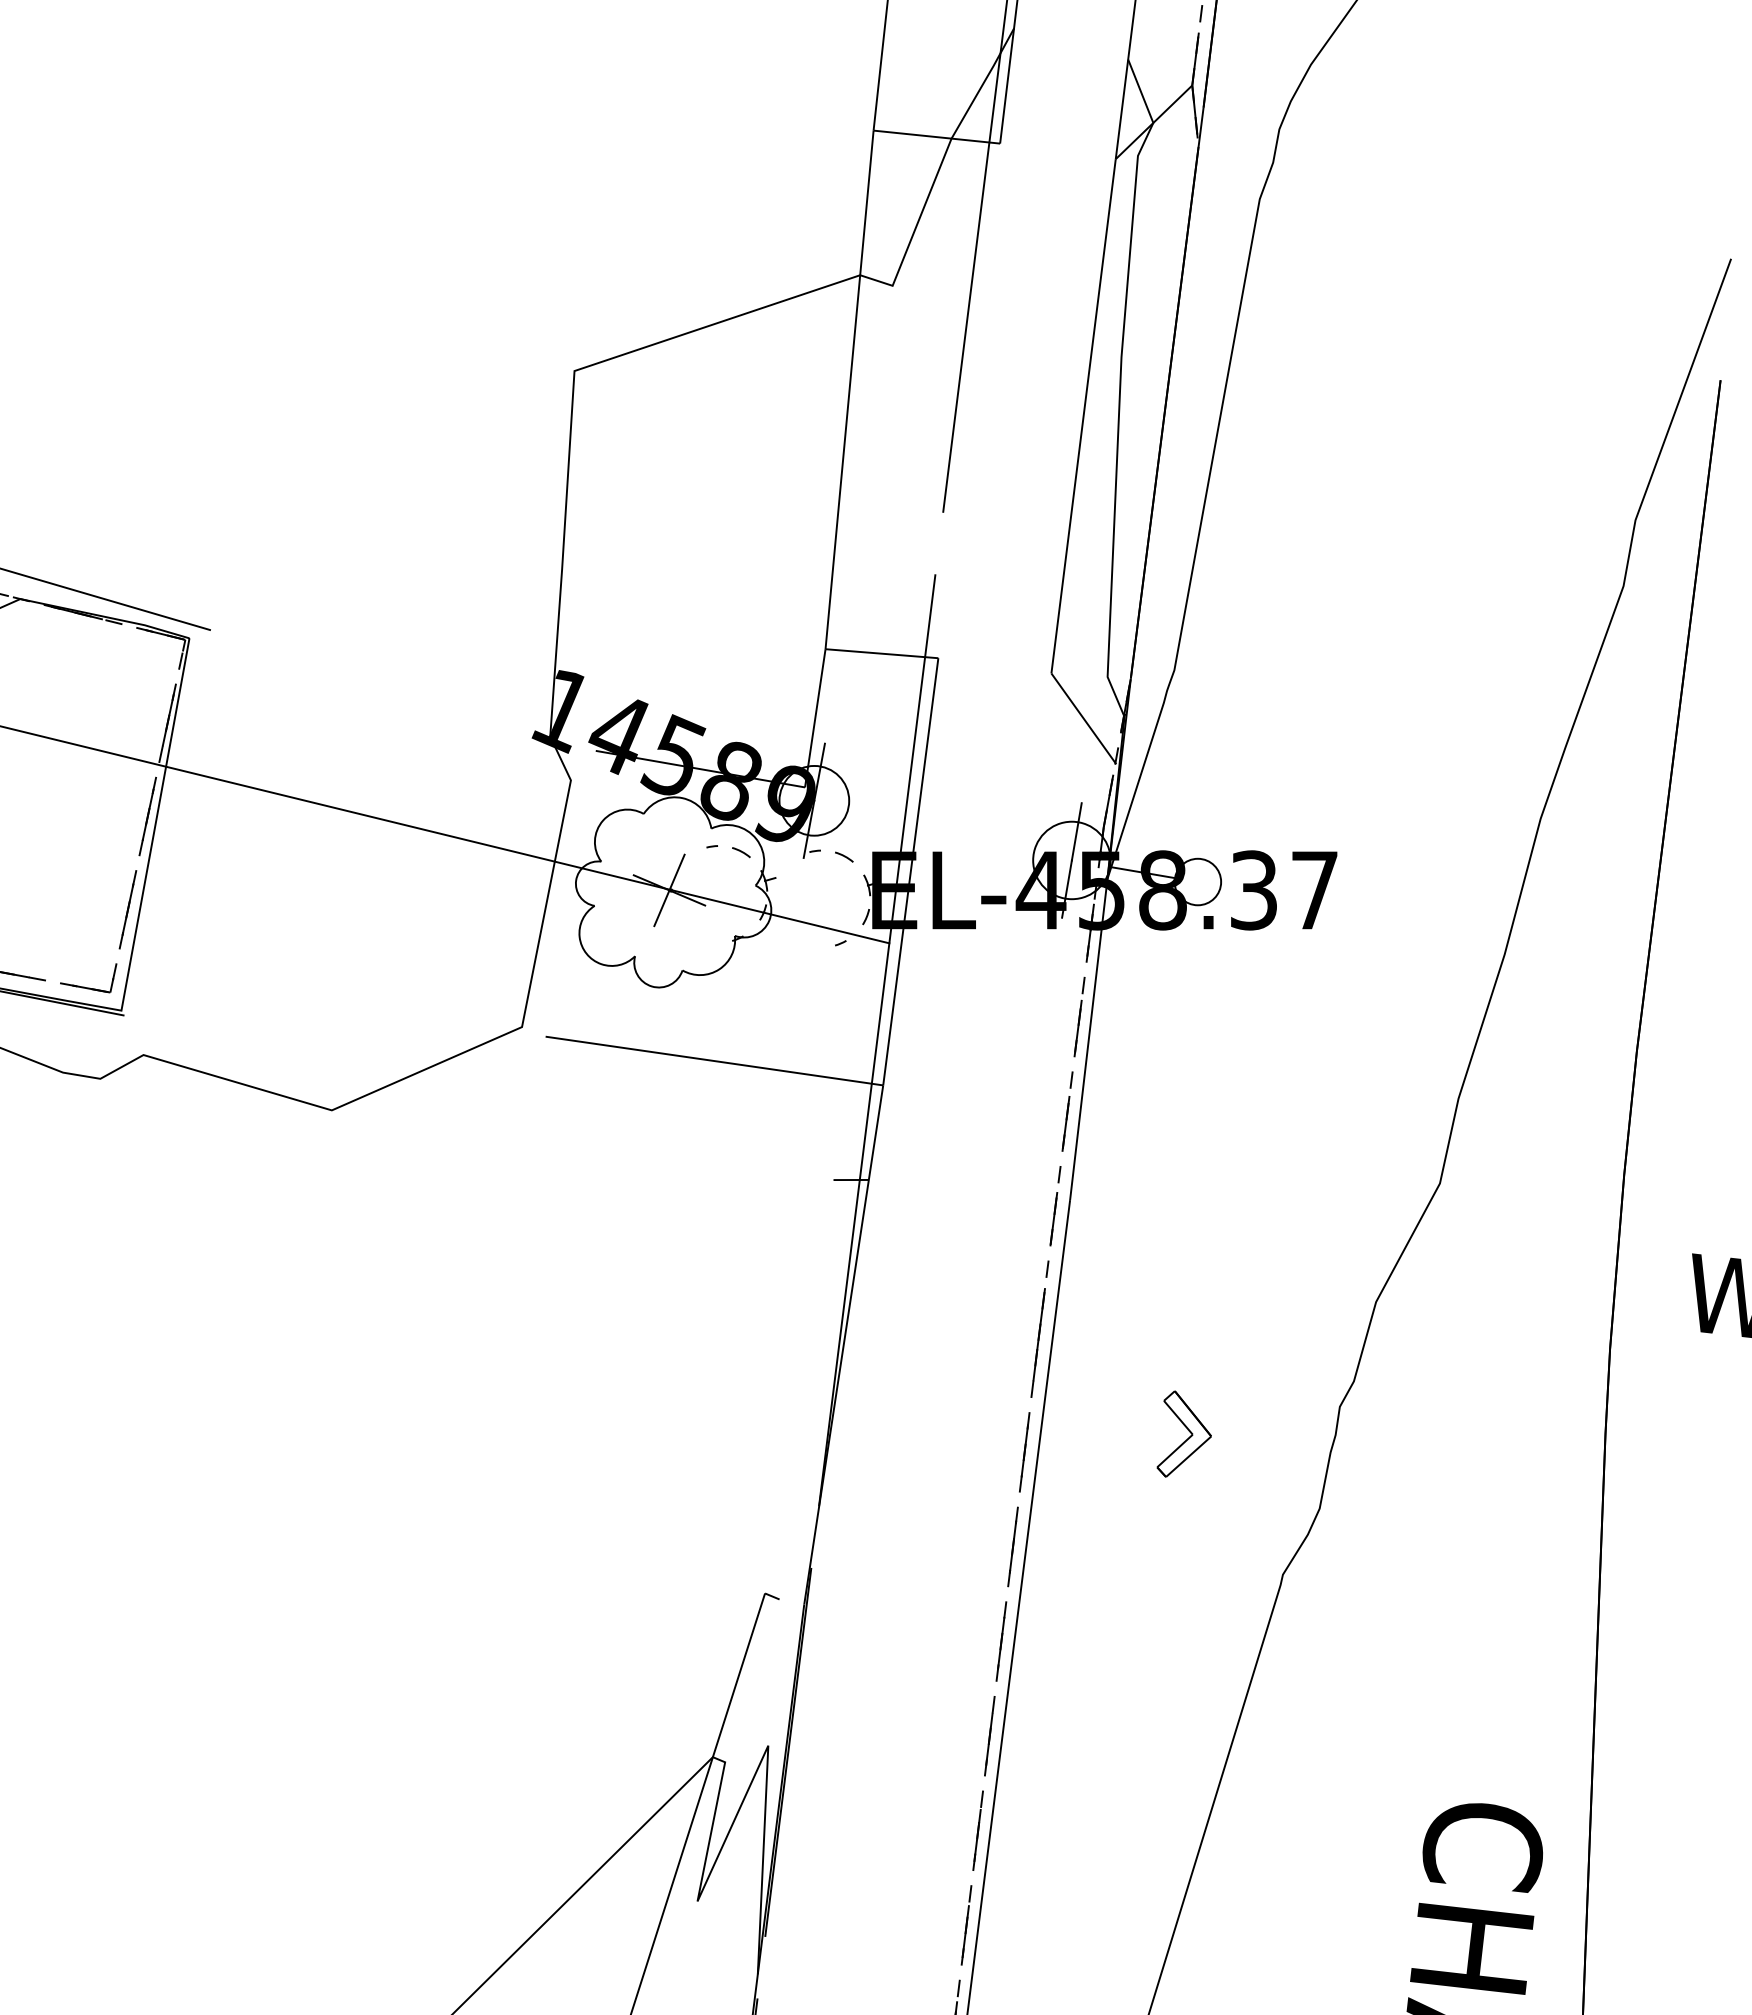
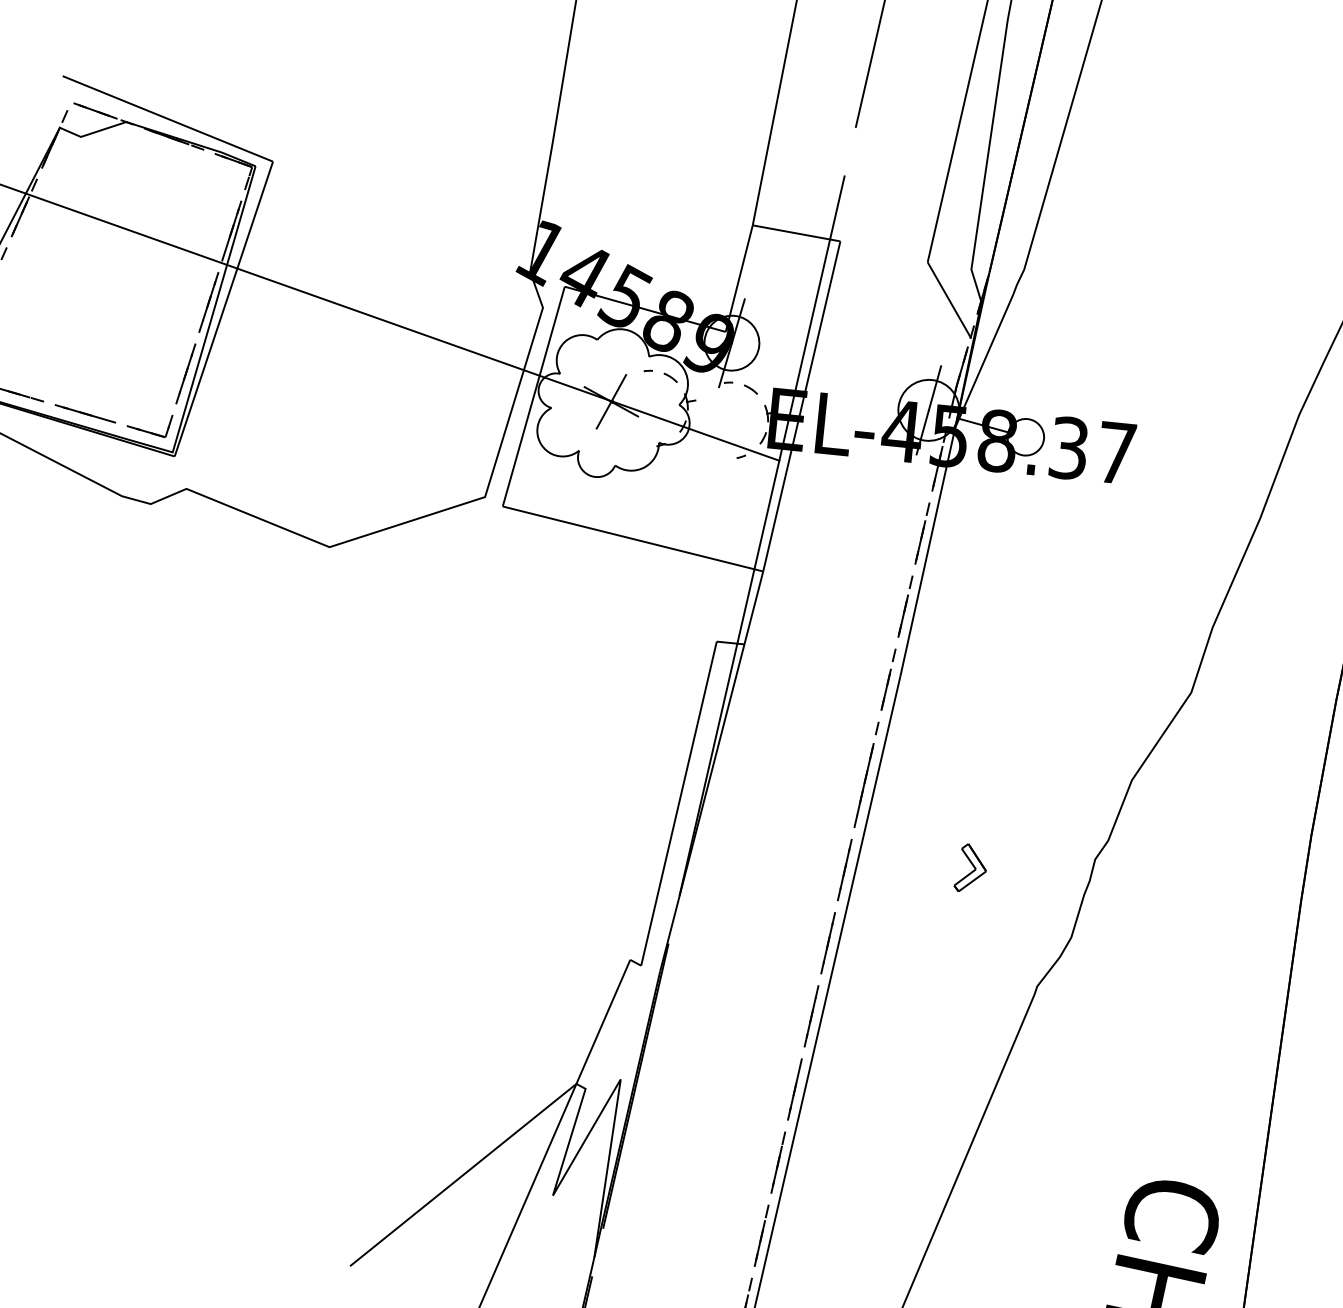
line: (167, 822) -> (223, 308), added
line: (570, 893) -> (533, 396), added
line: (806, 1389) -> (678, 803), added
part: (1184, 1434) -> (971, 868), size x0.71

